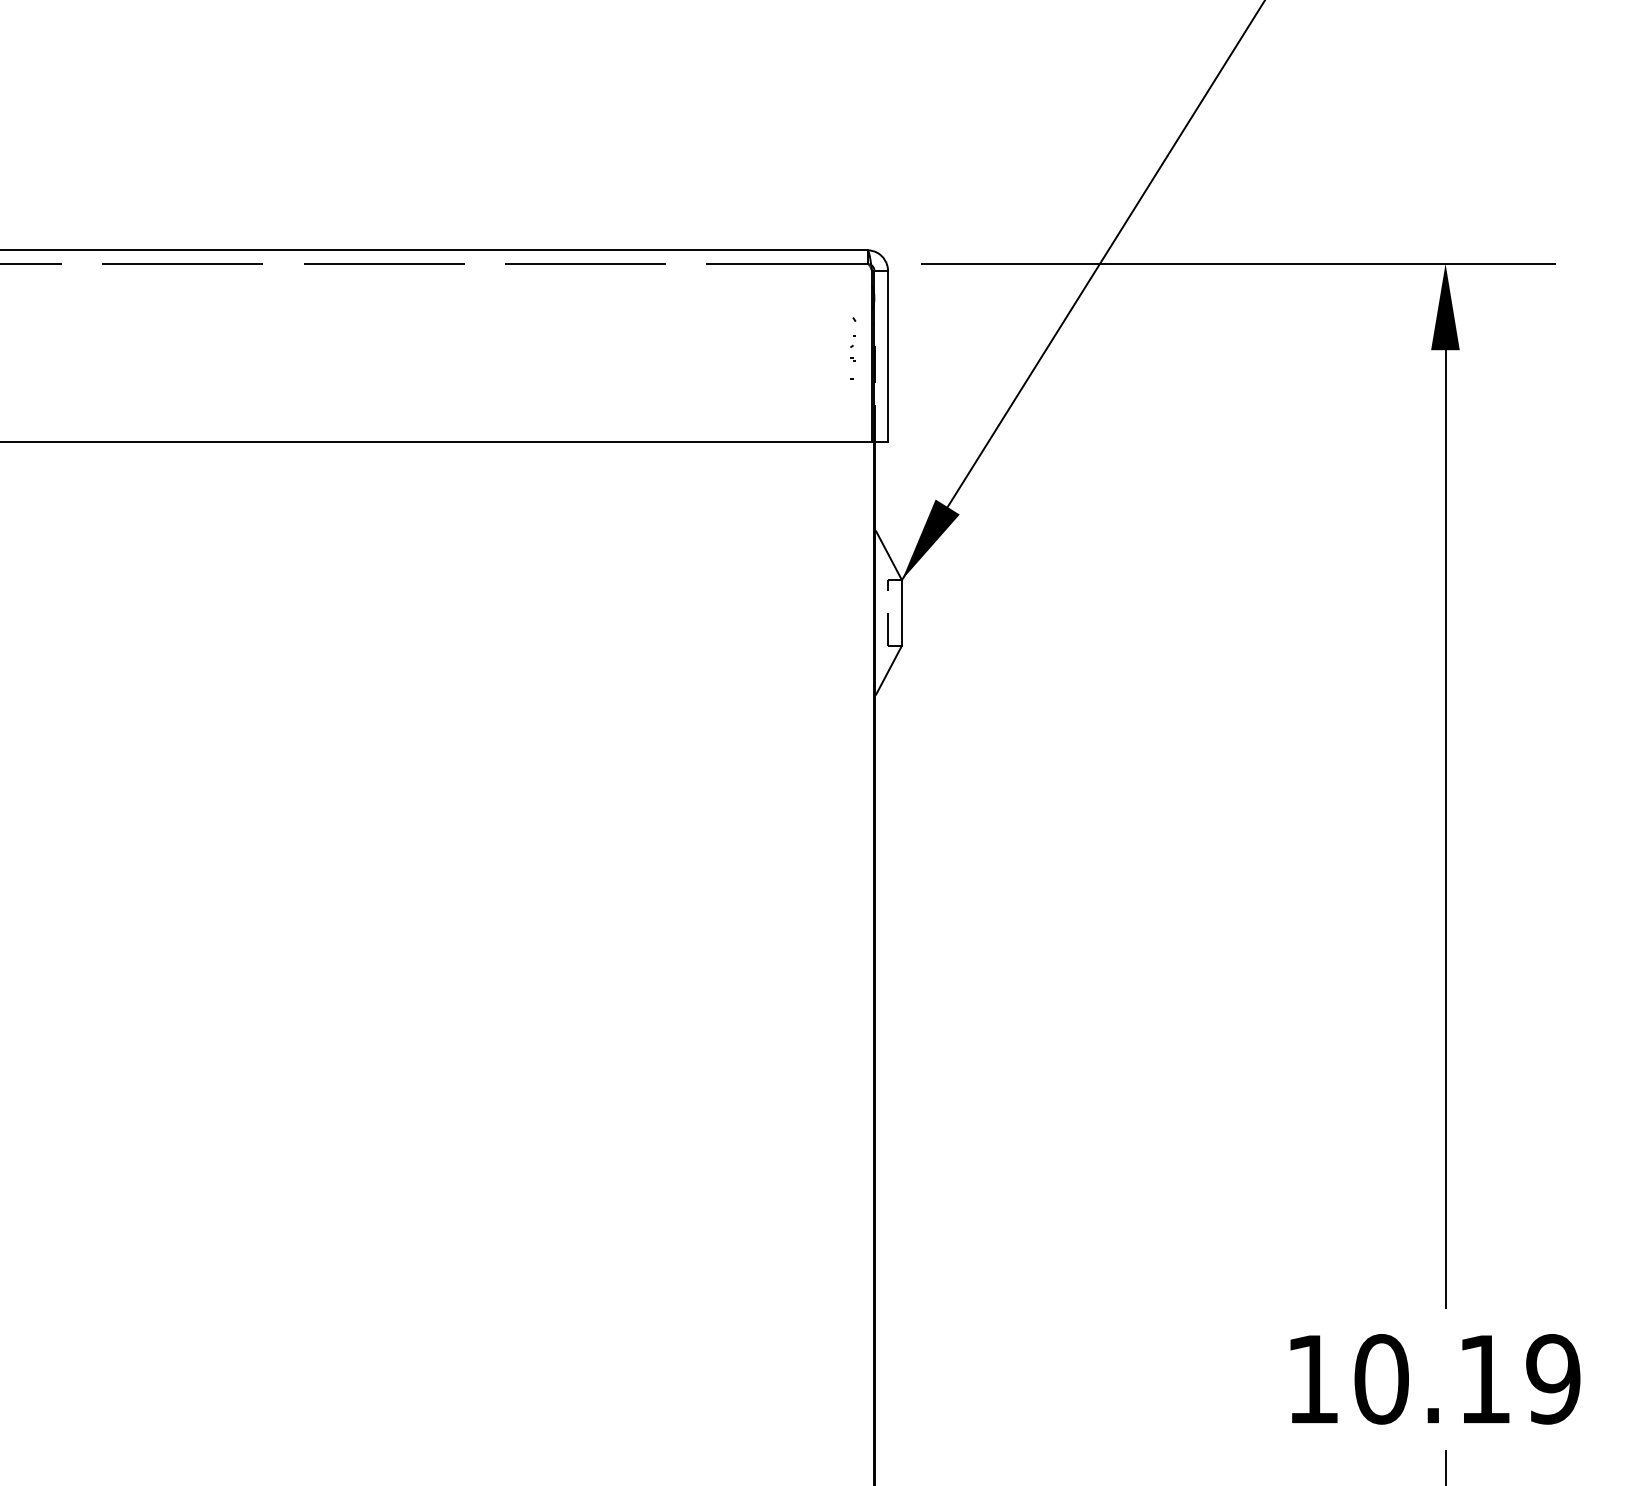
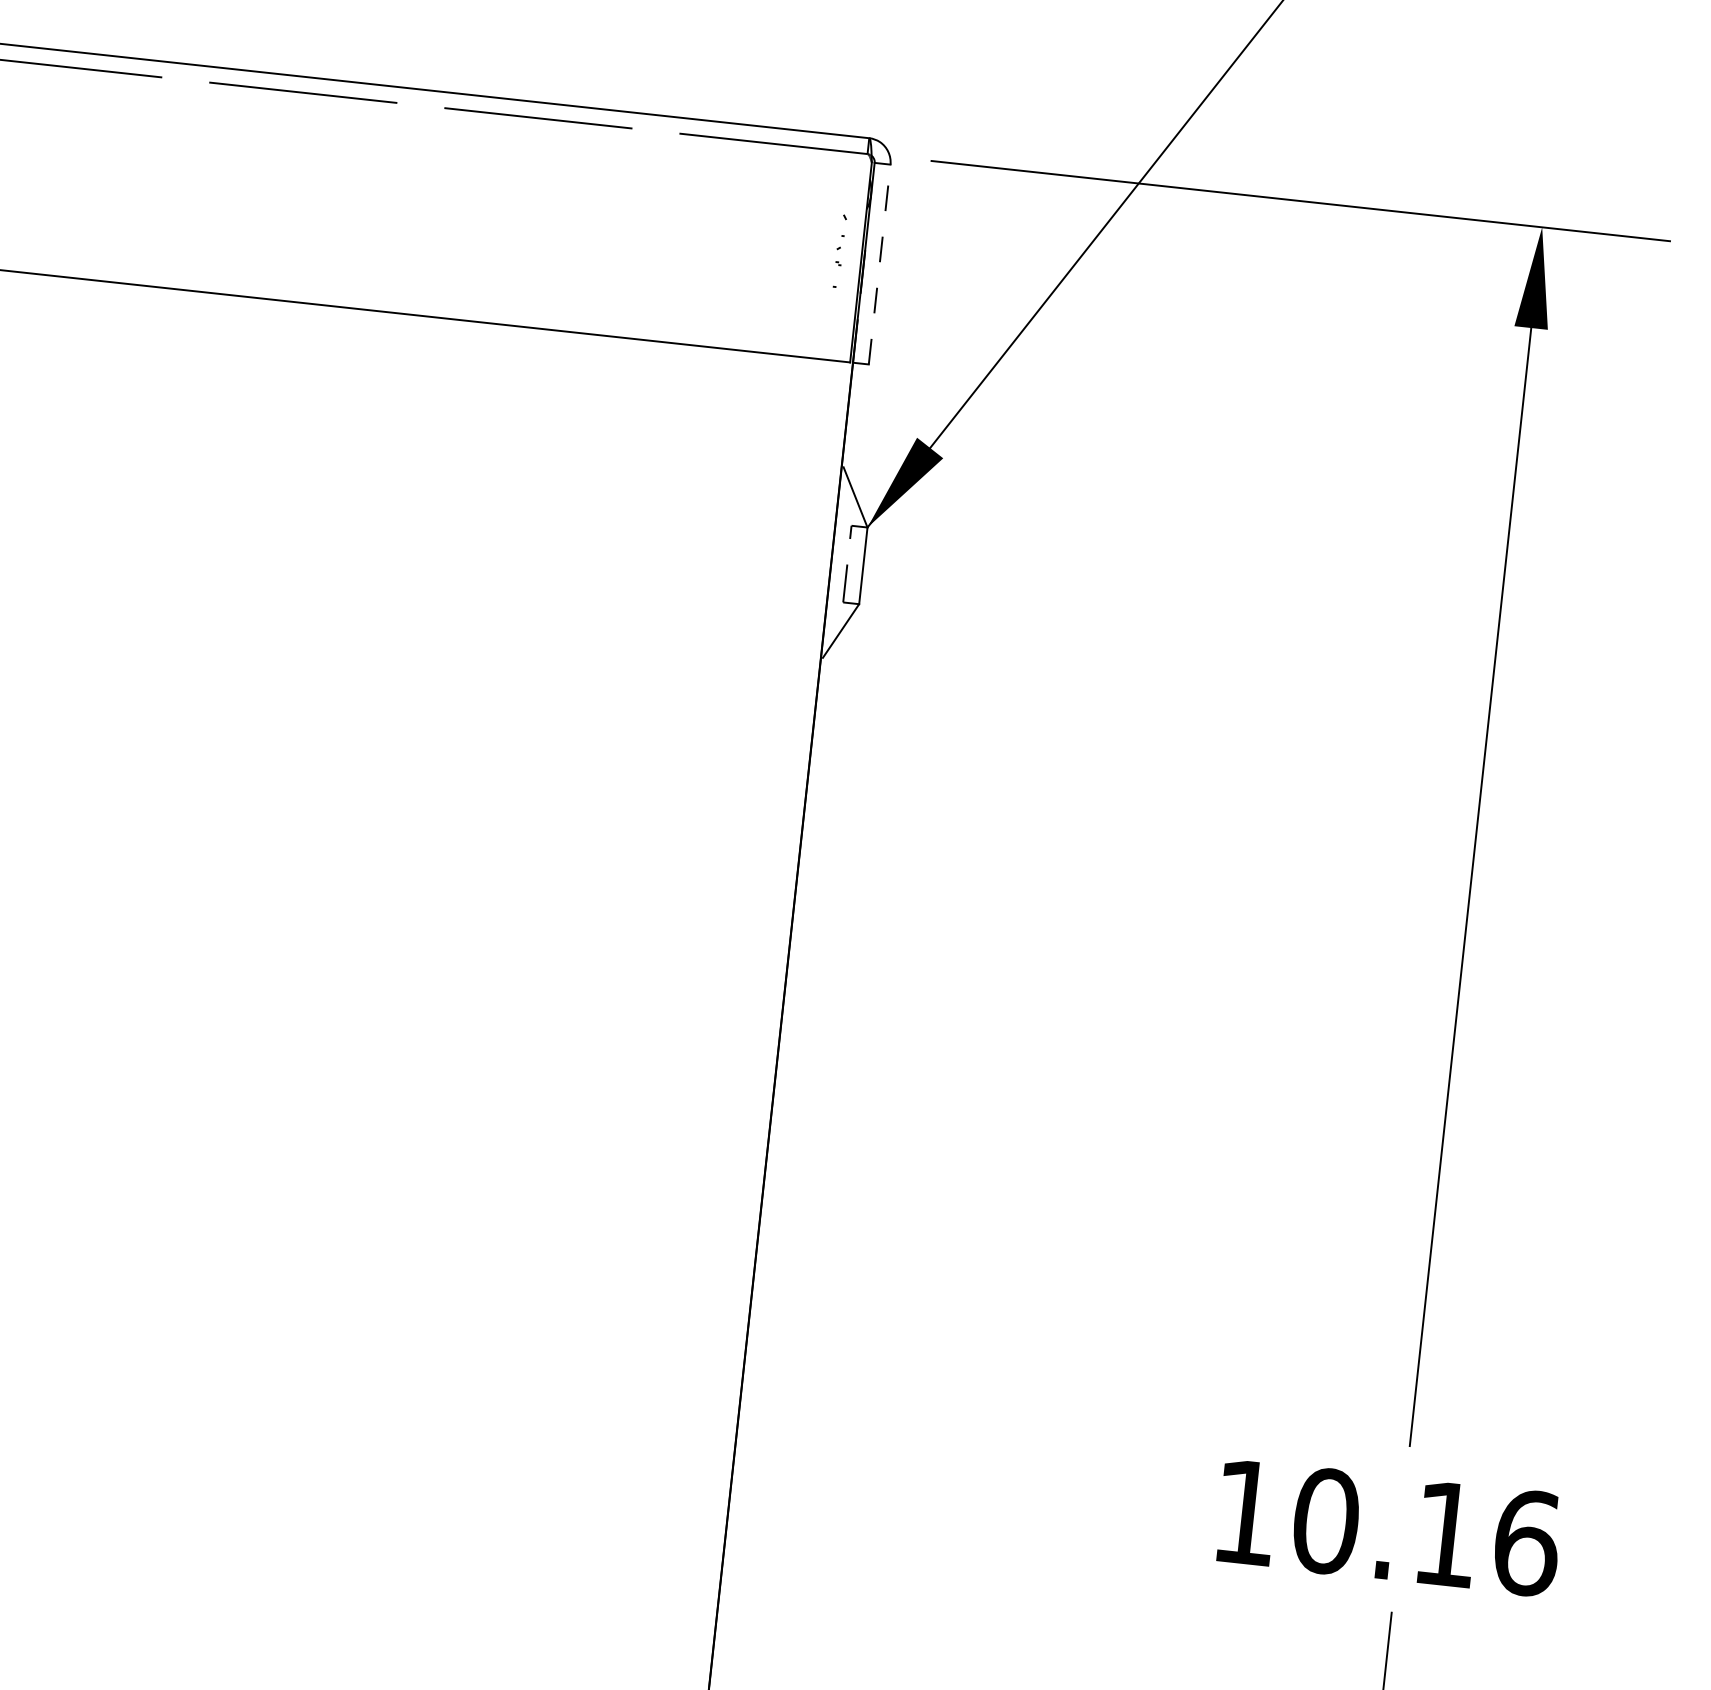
line: (888, 356) -> (880, 264), solid -> dashed
text: (1553, 1379) -> (1526, 1543), 10.19 -> 10.16

